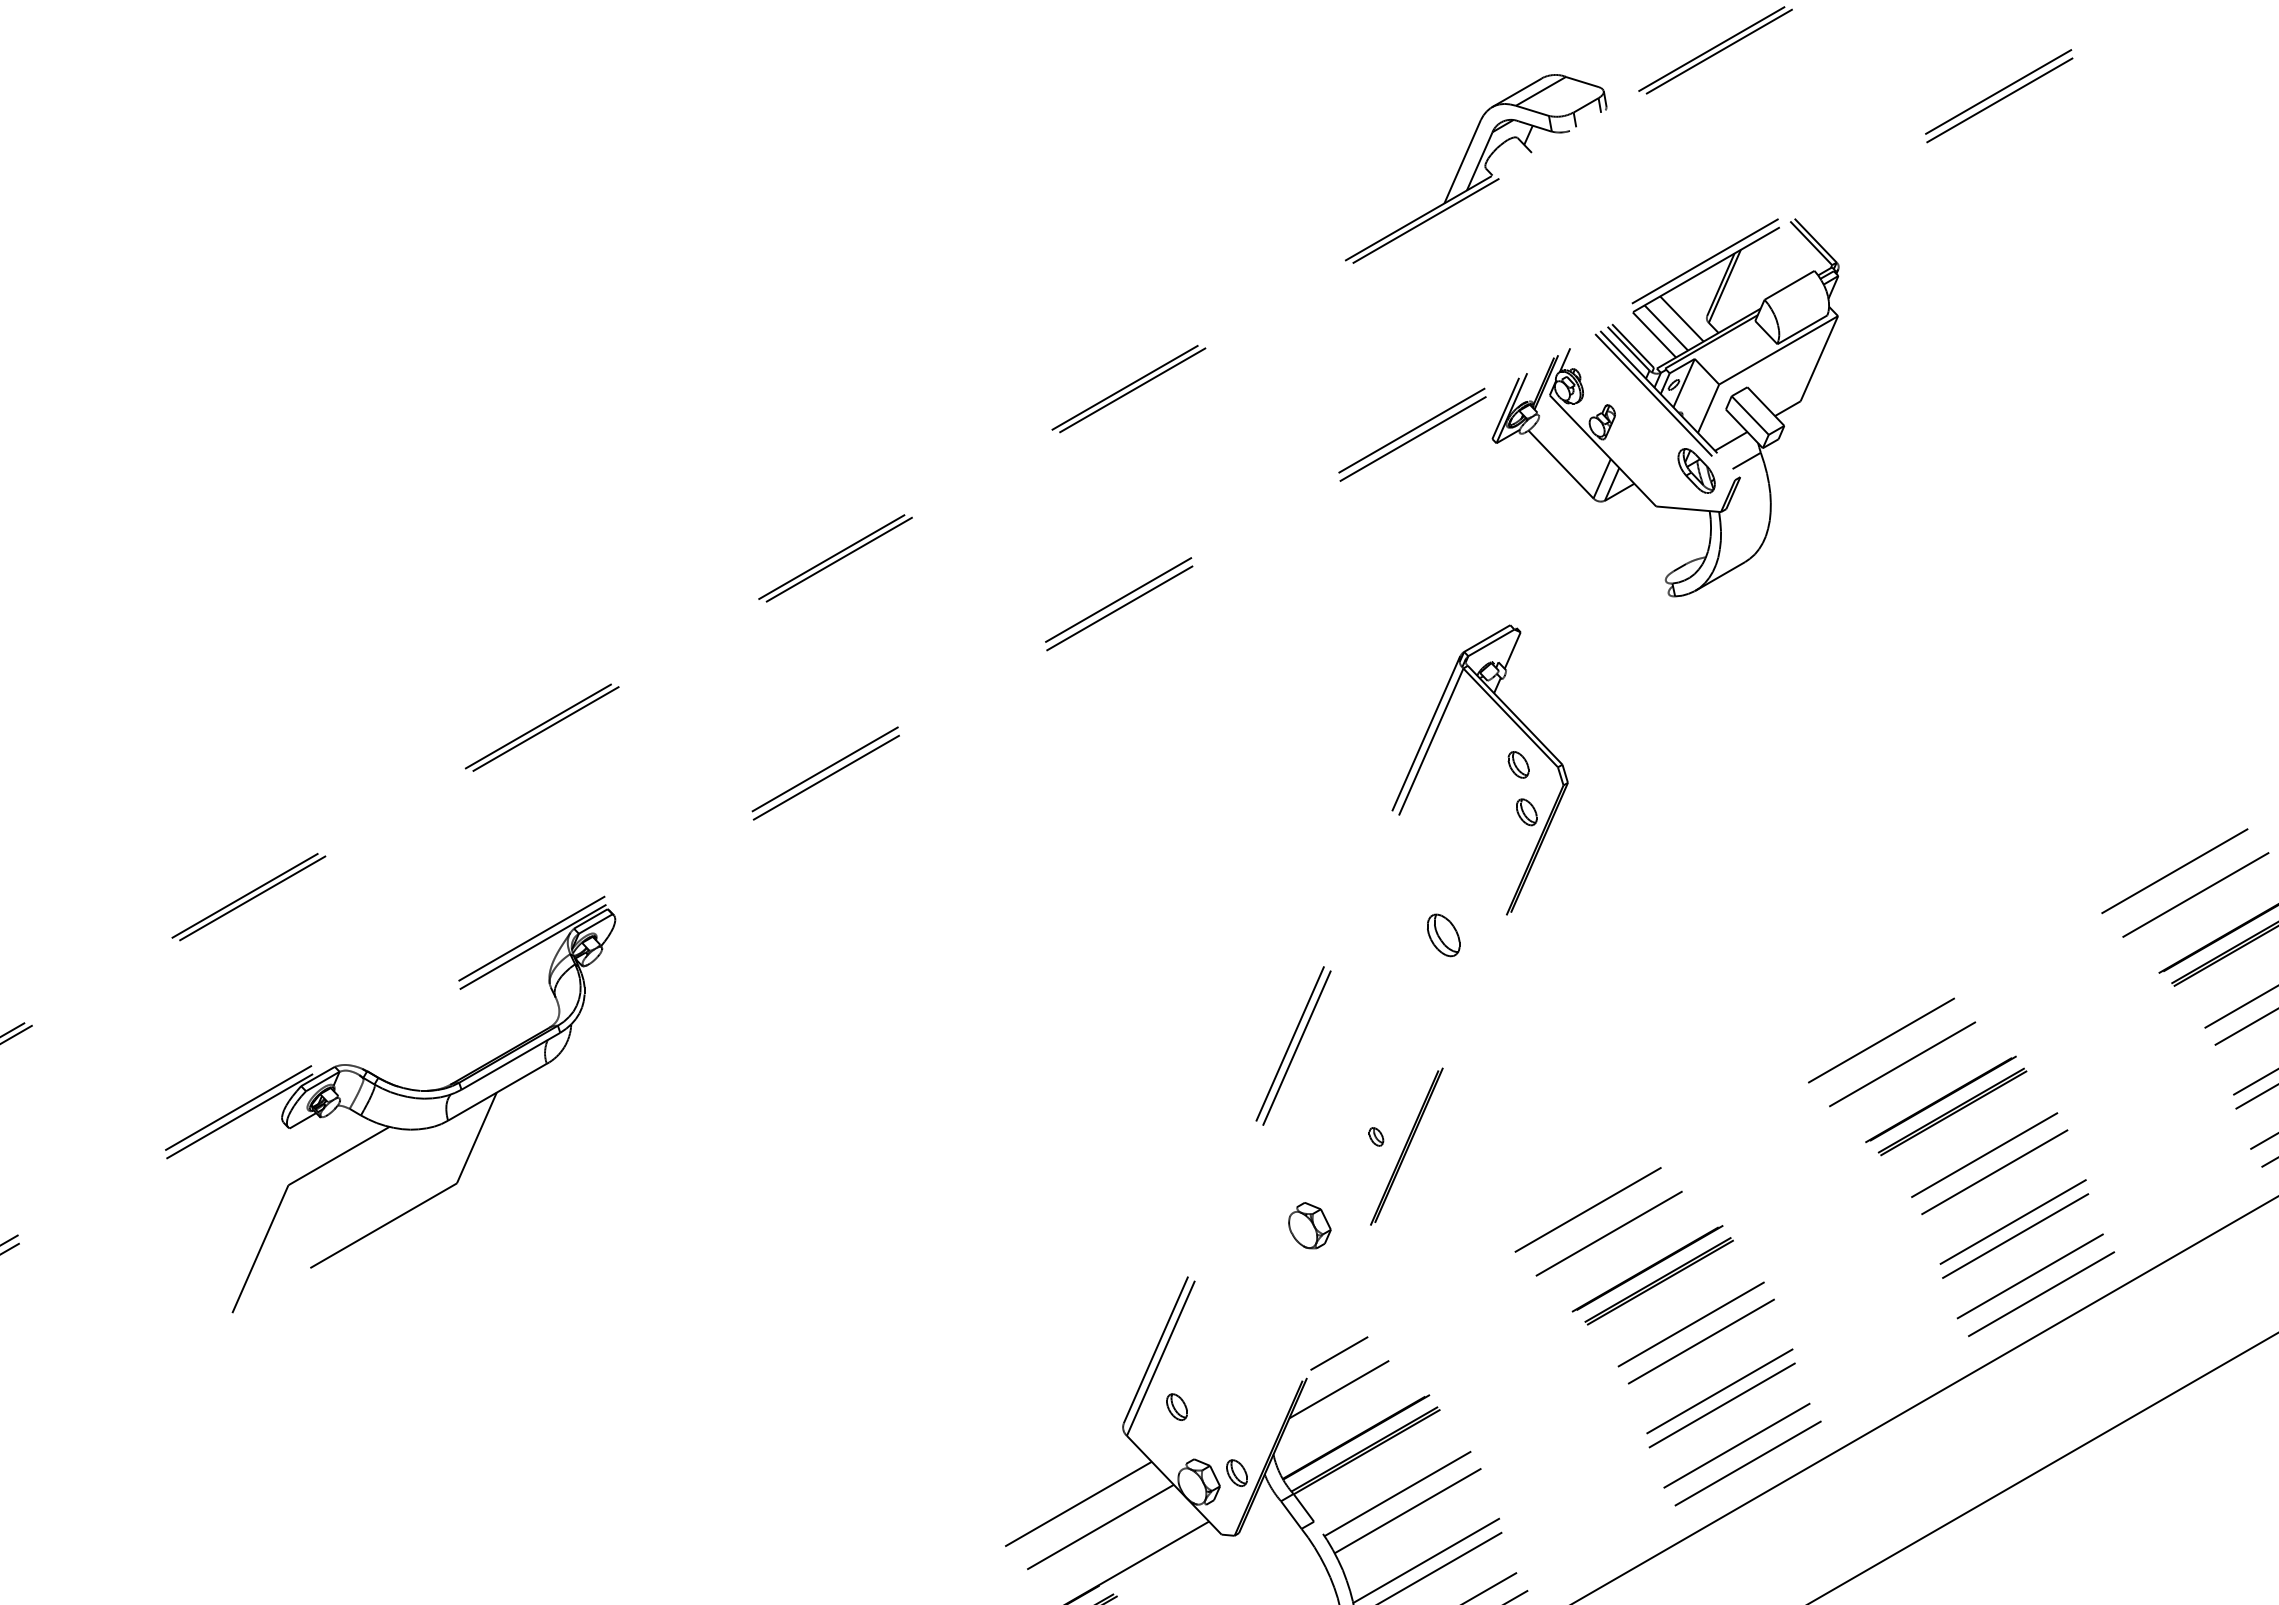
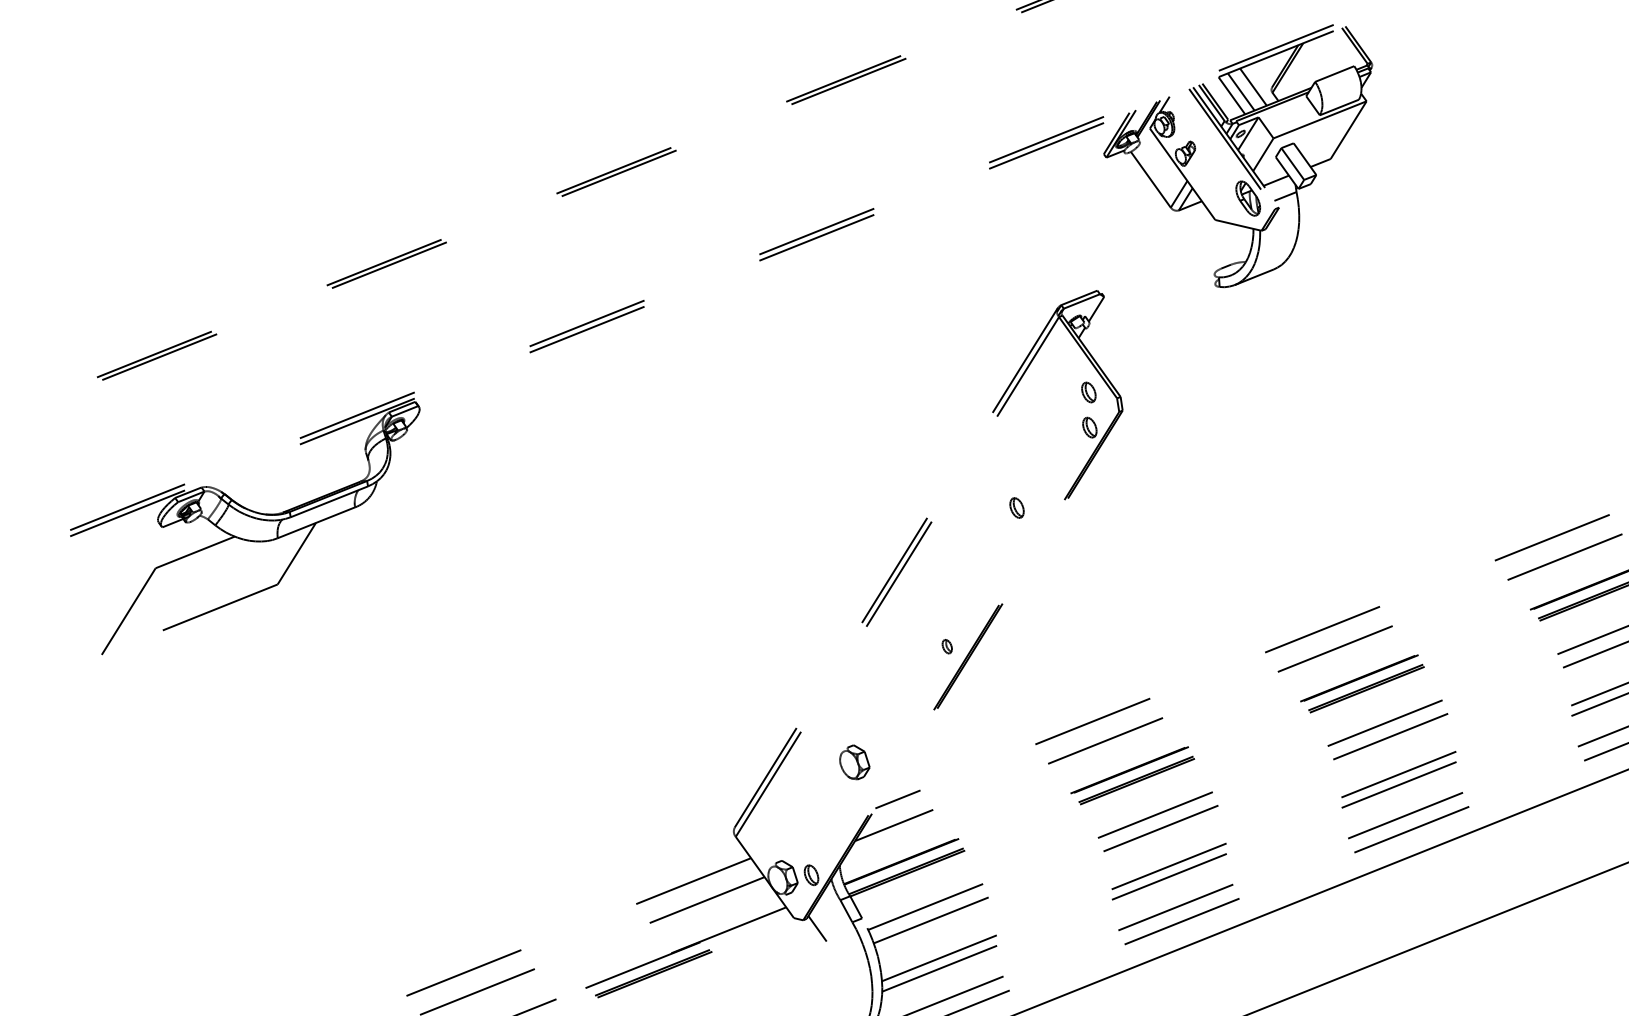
part: (1443, 935) -> (1016, 508), size x0.62
part: (1309, 1225) -> (854, 762), moved
part: (1176, 1406) -> (774, 820), removed
line: (1255, 1544) -> (817, 928), added

